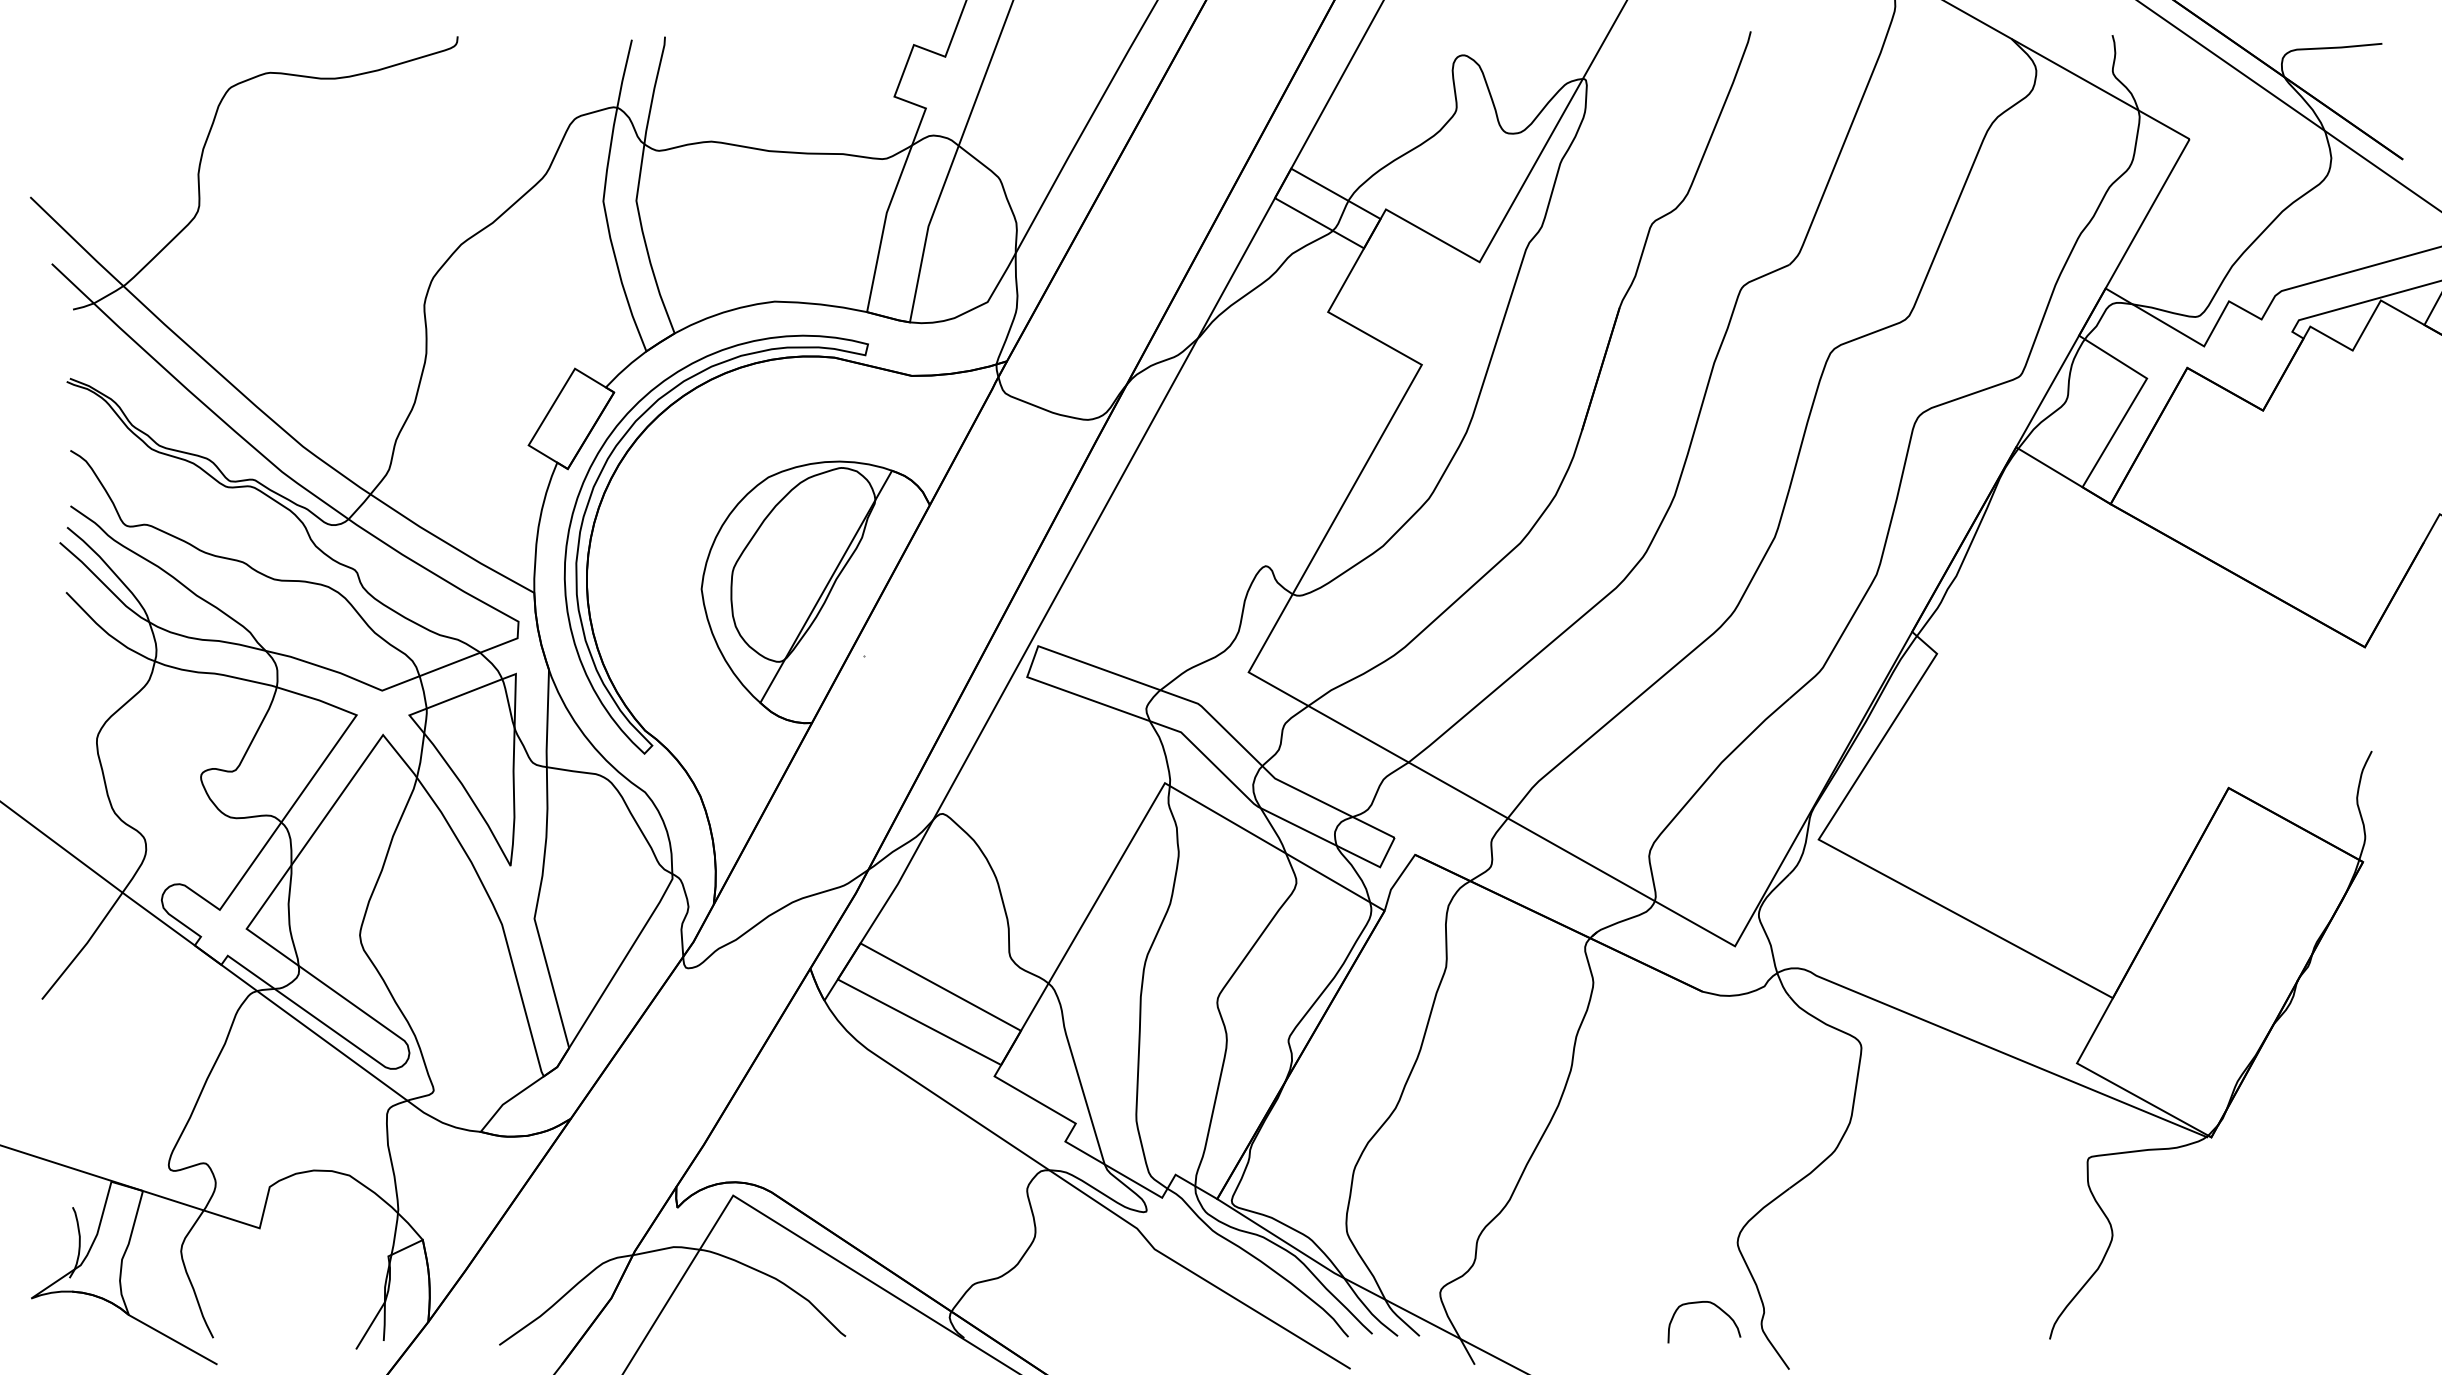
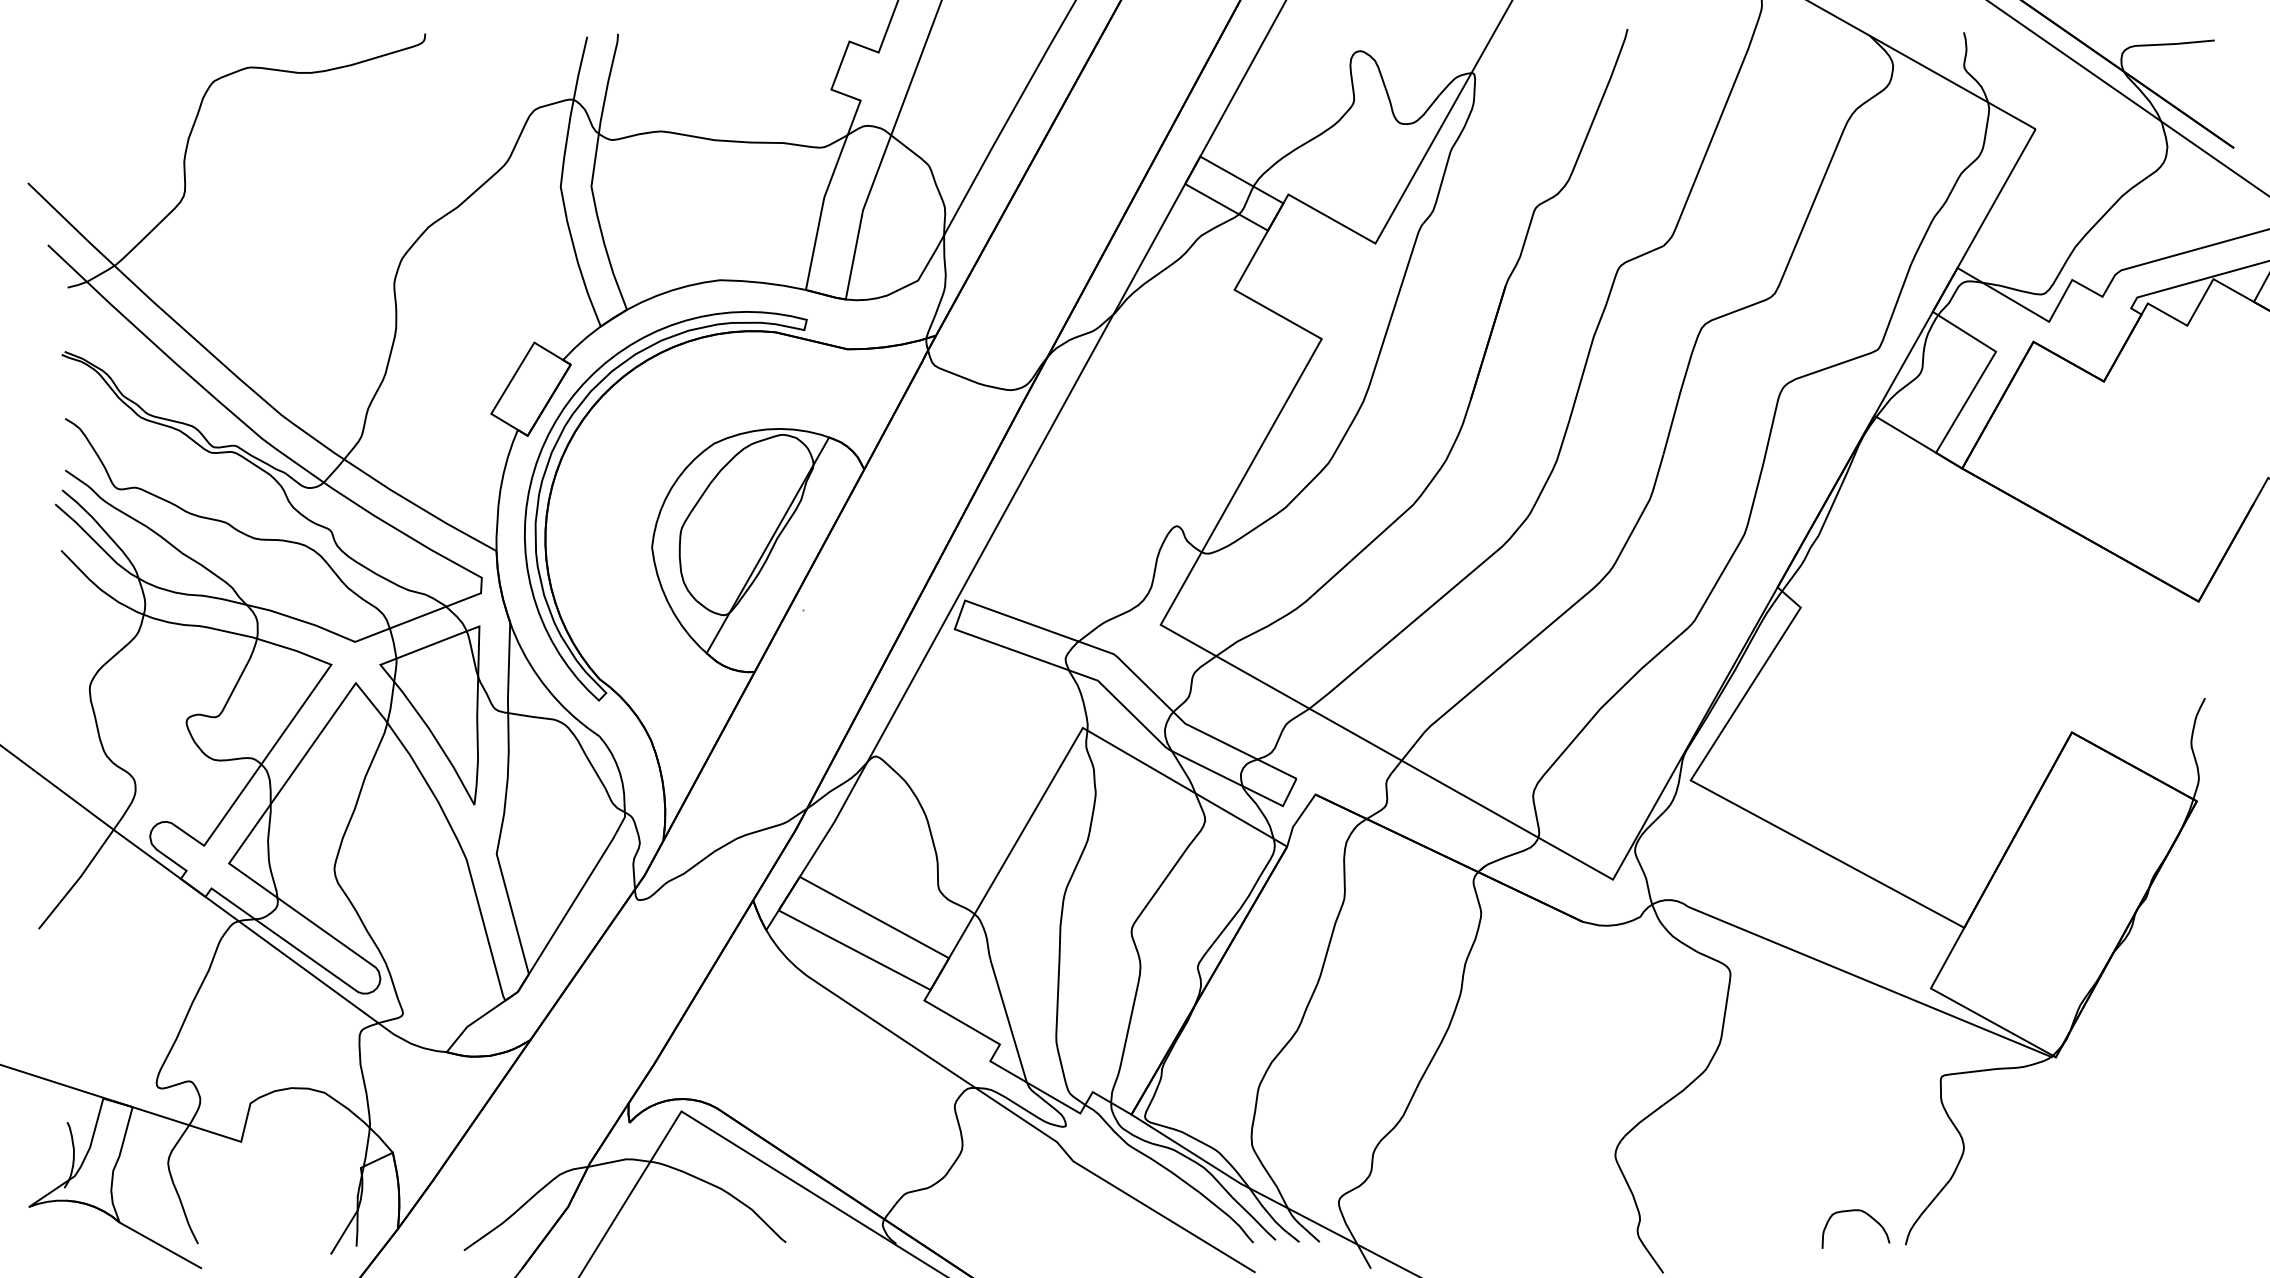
curve: (1716, 1307) -> (1867, 1215), moved

